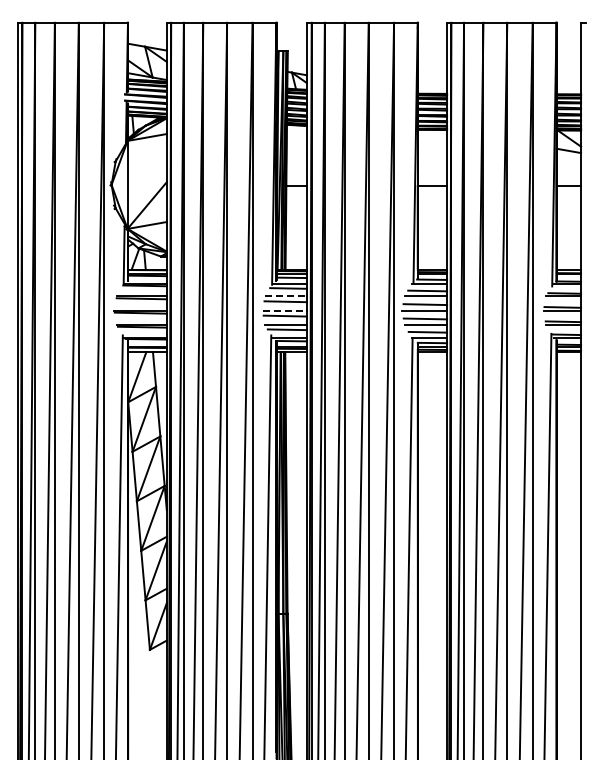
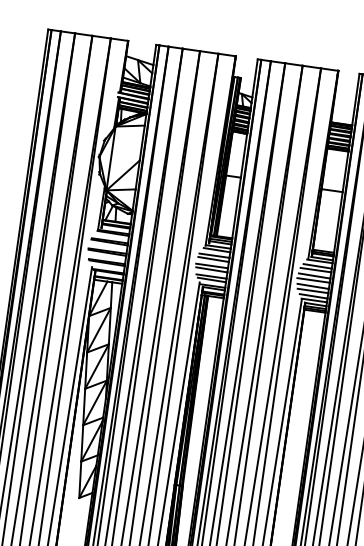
line: (286, 296) -> (214, 255), dashed -> solid
line: (284, 310) -> (211, 265), dashed -> solid

